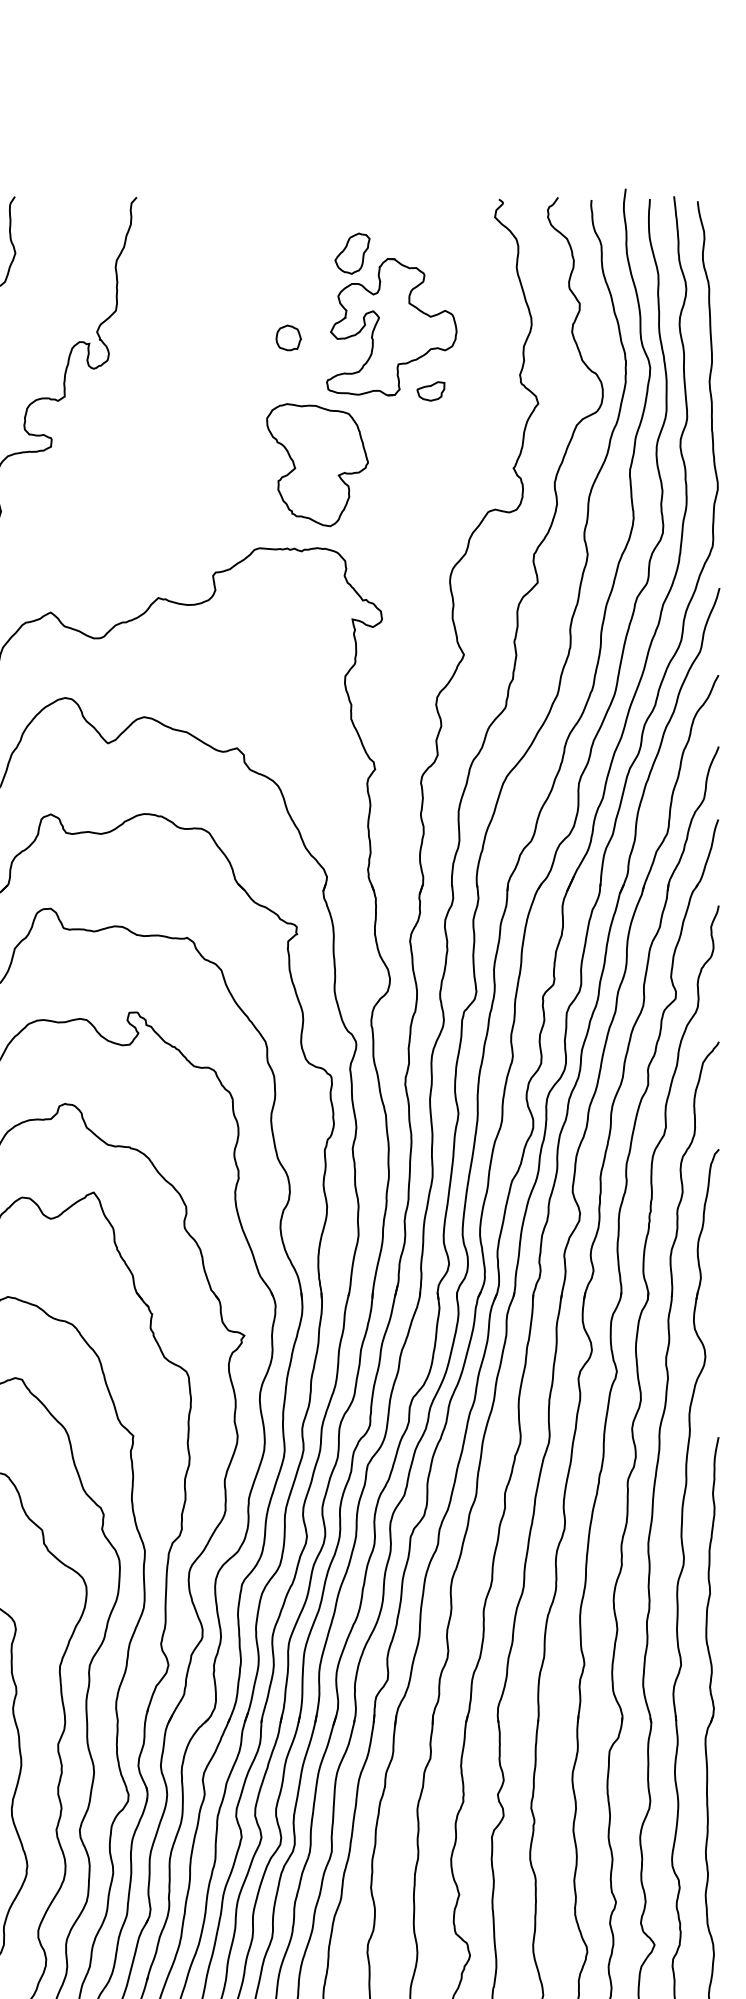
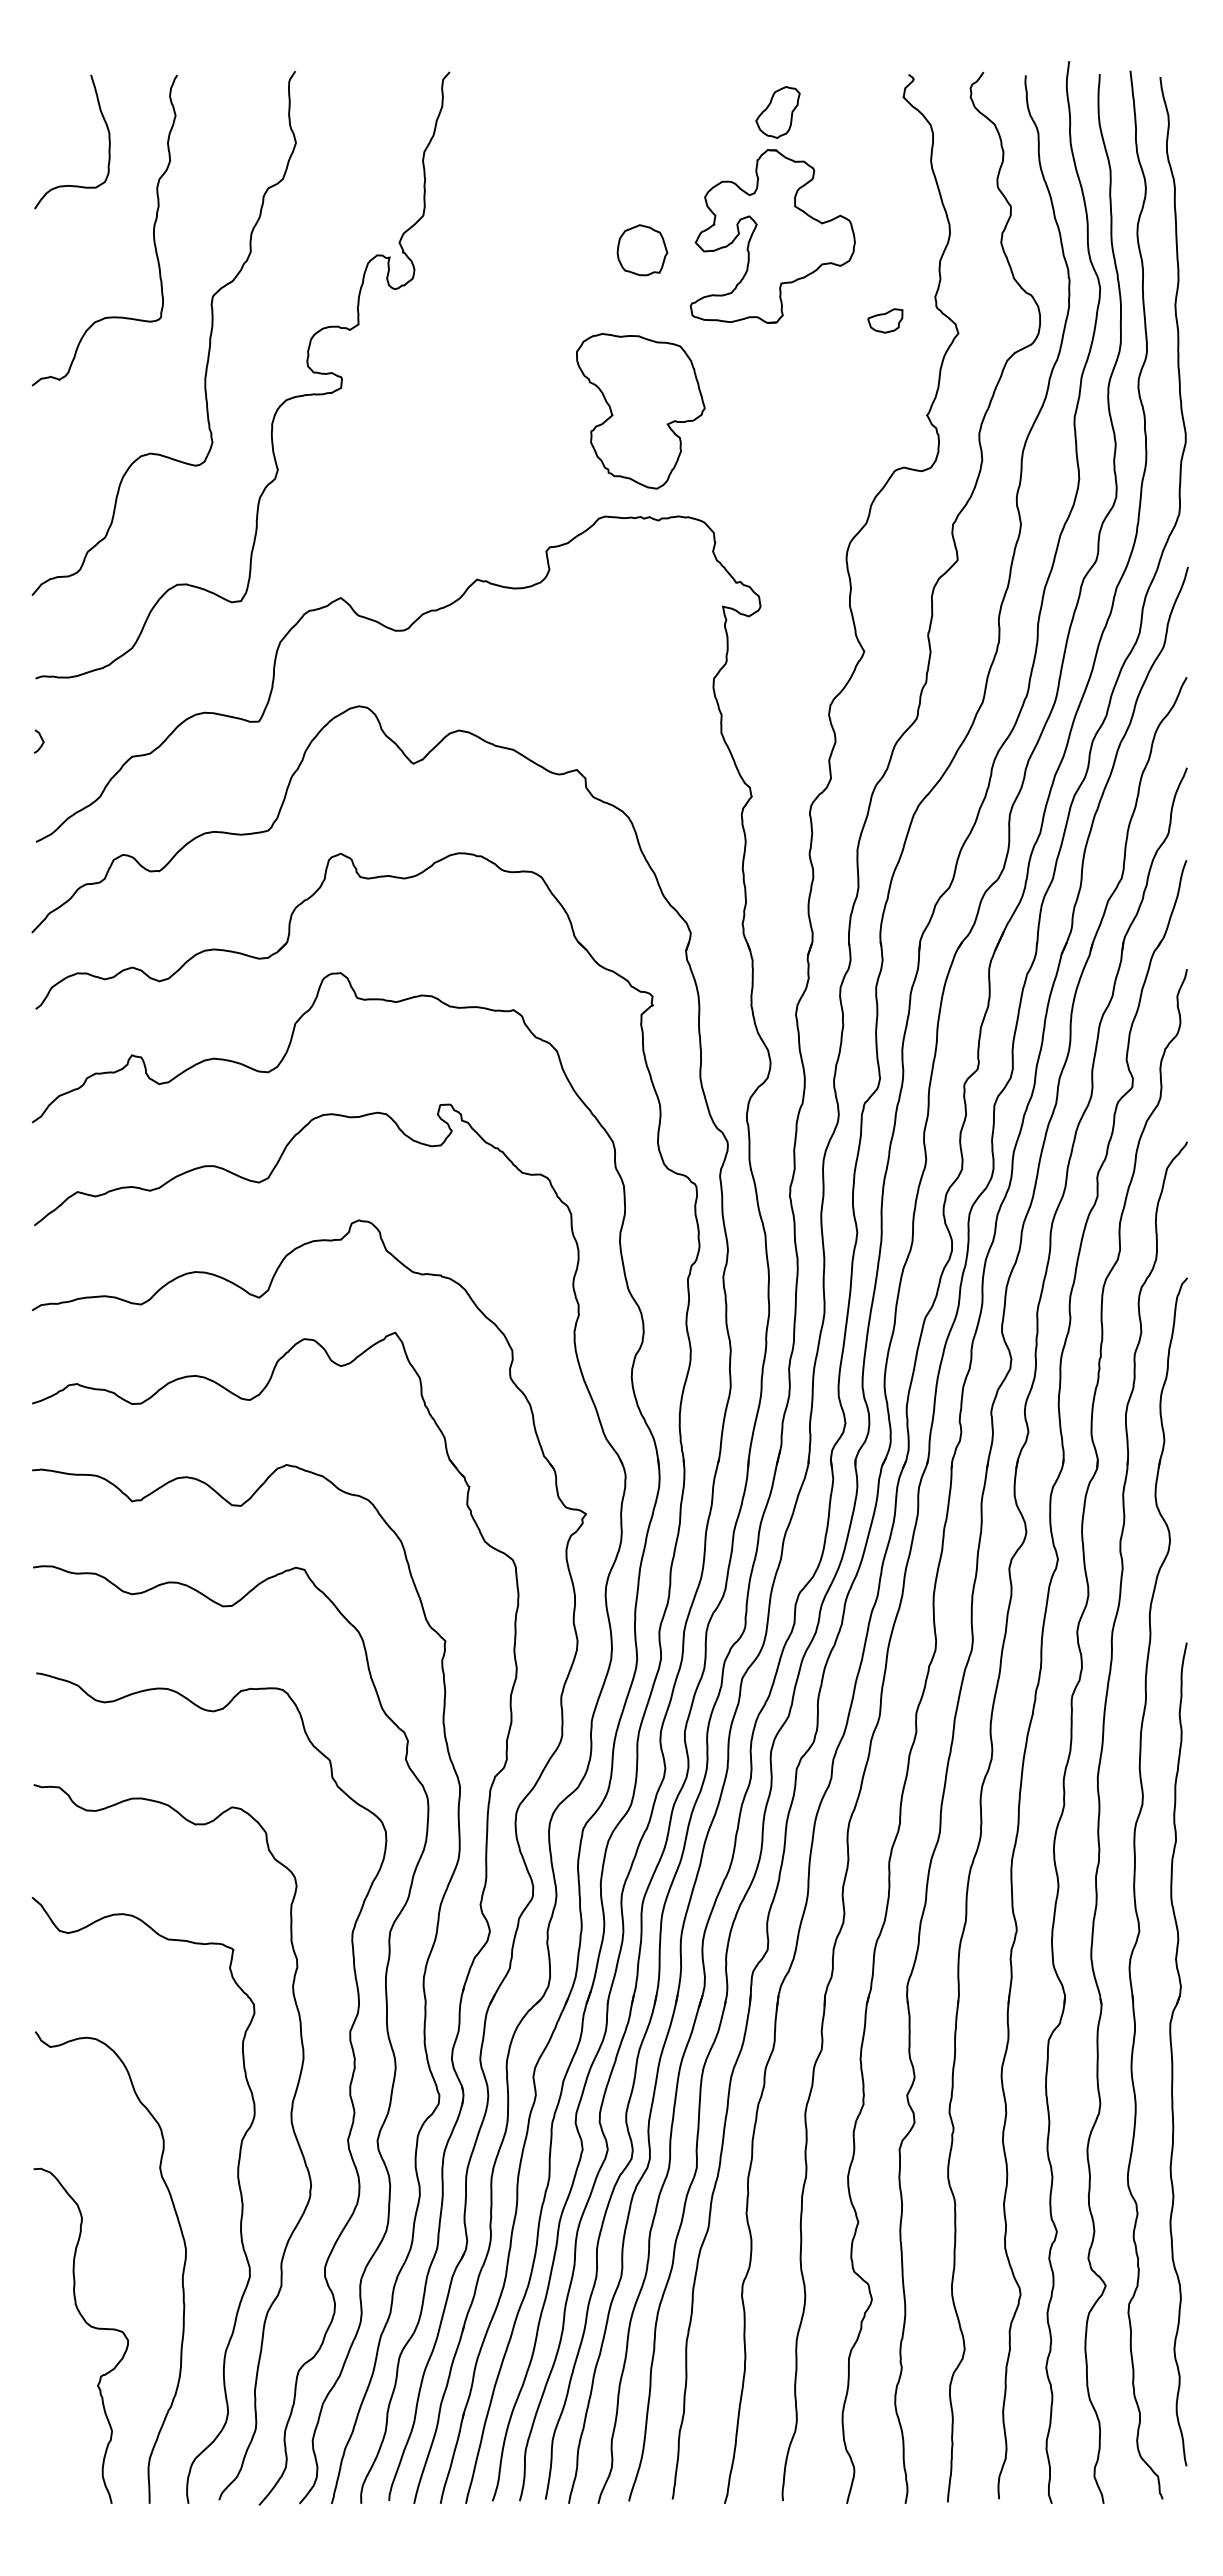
part: (352, 253) -> (777, 112), moved
part: (288, 337) -> (641, 249), size x1.6
part: (431, 391) -> (885, 320), moved
part: (317, 465) -> (640, 411), moved

